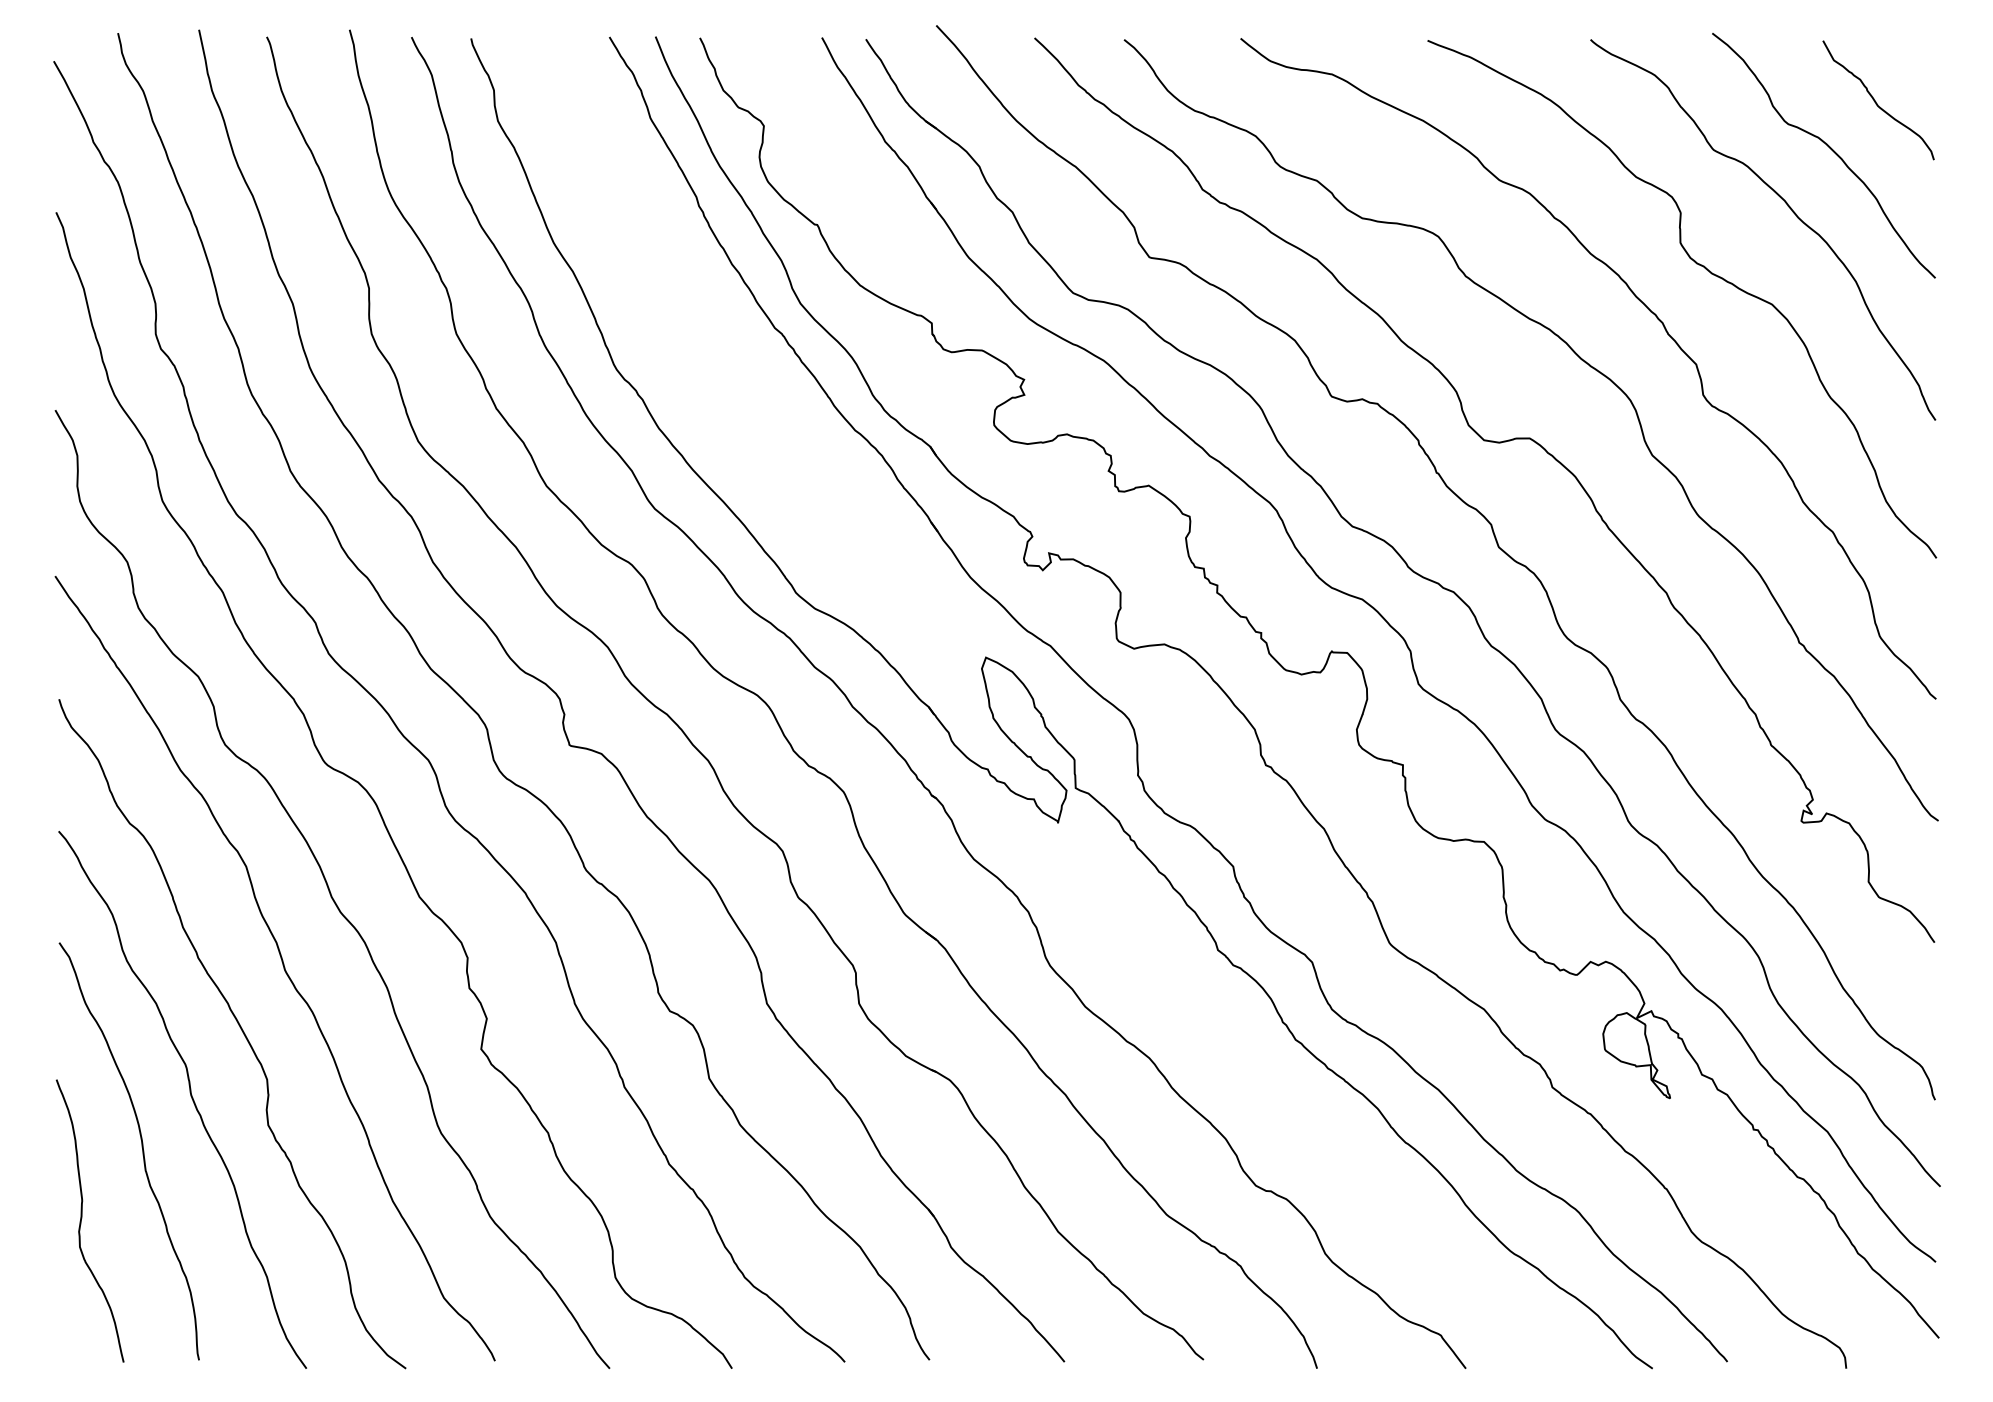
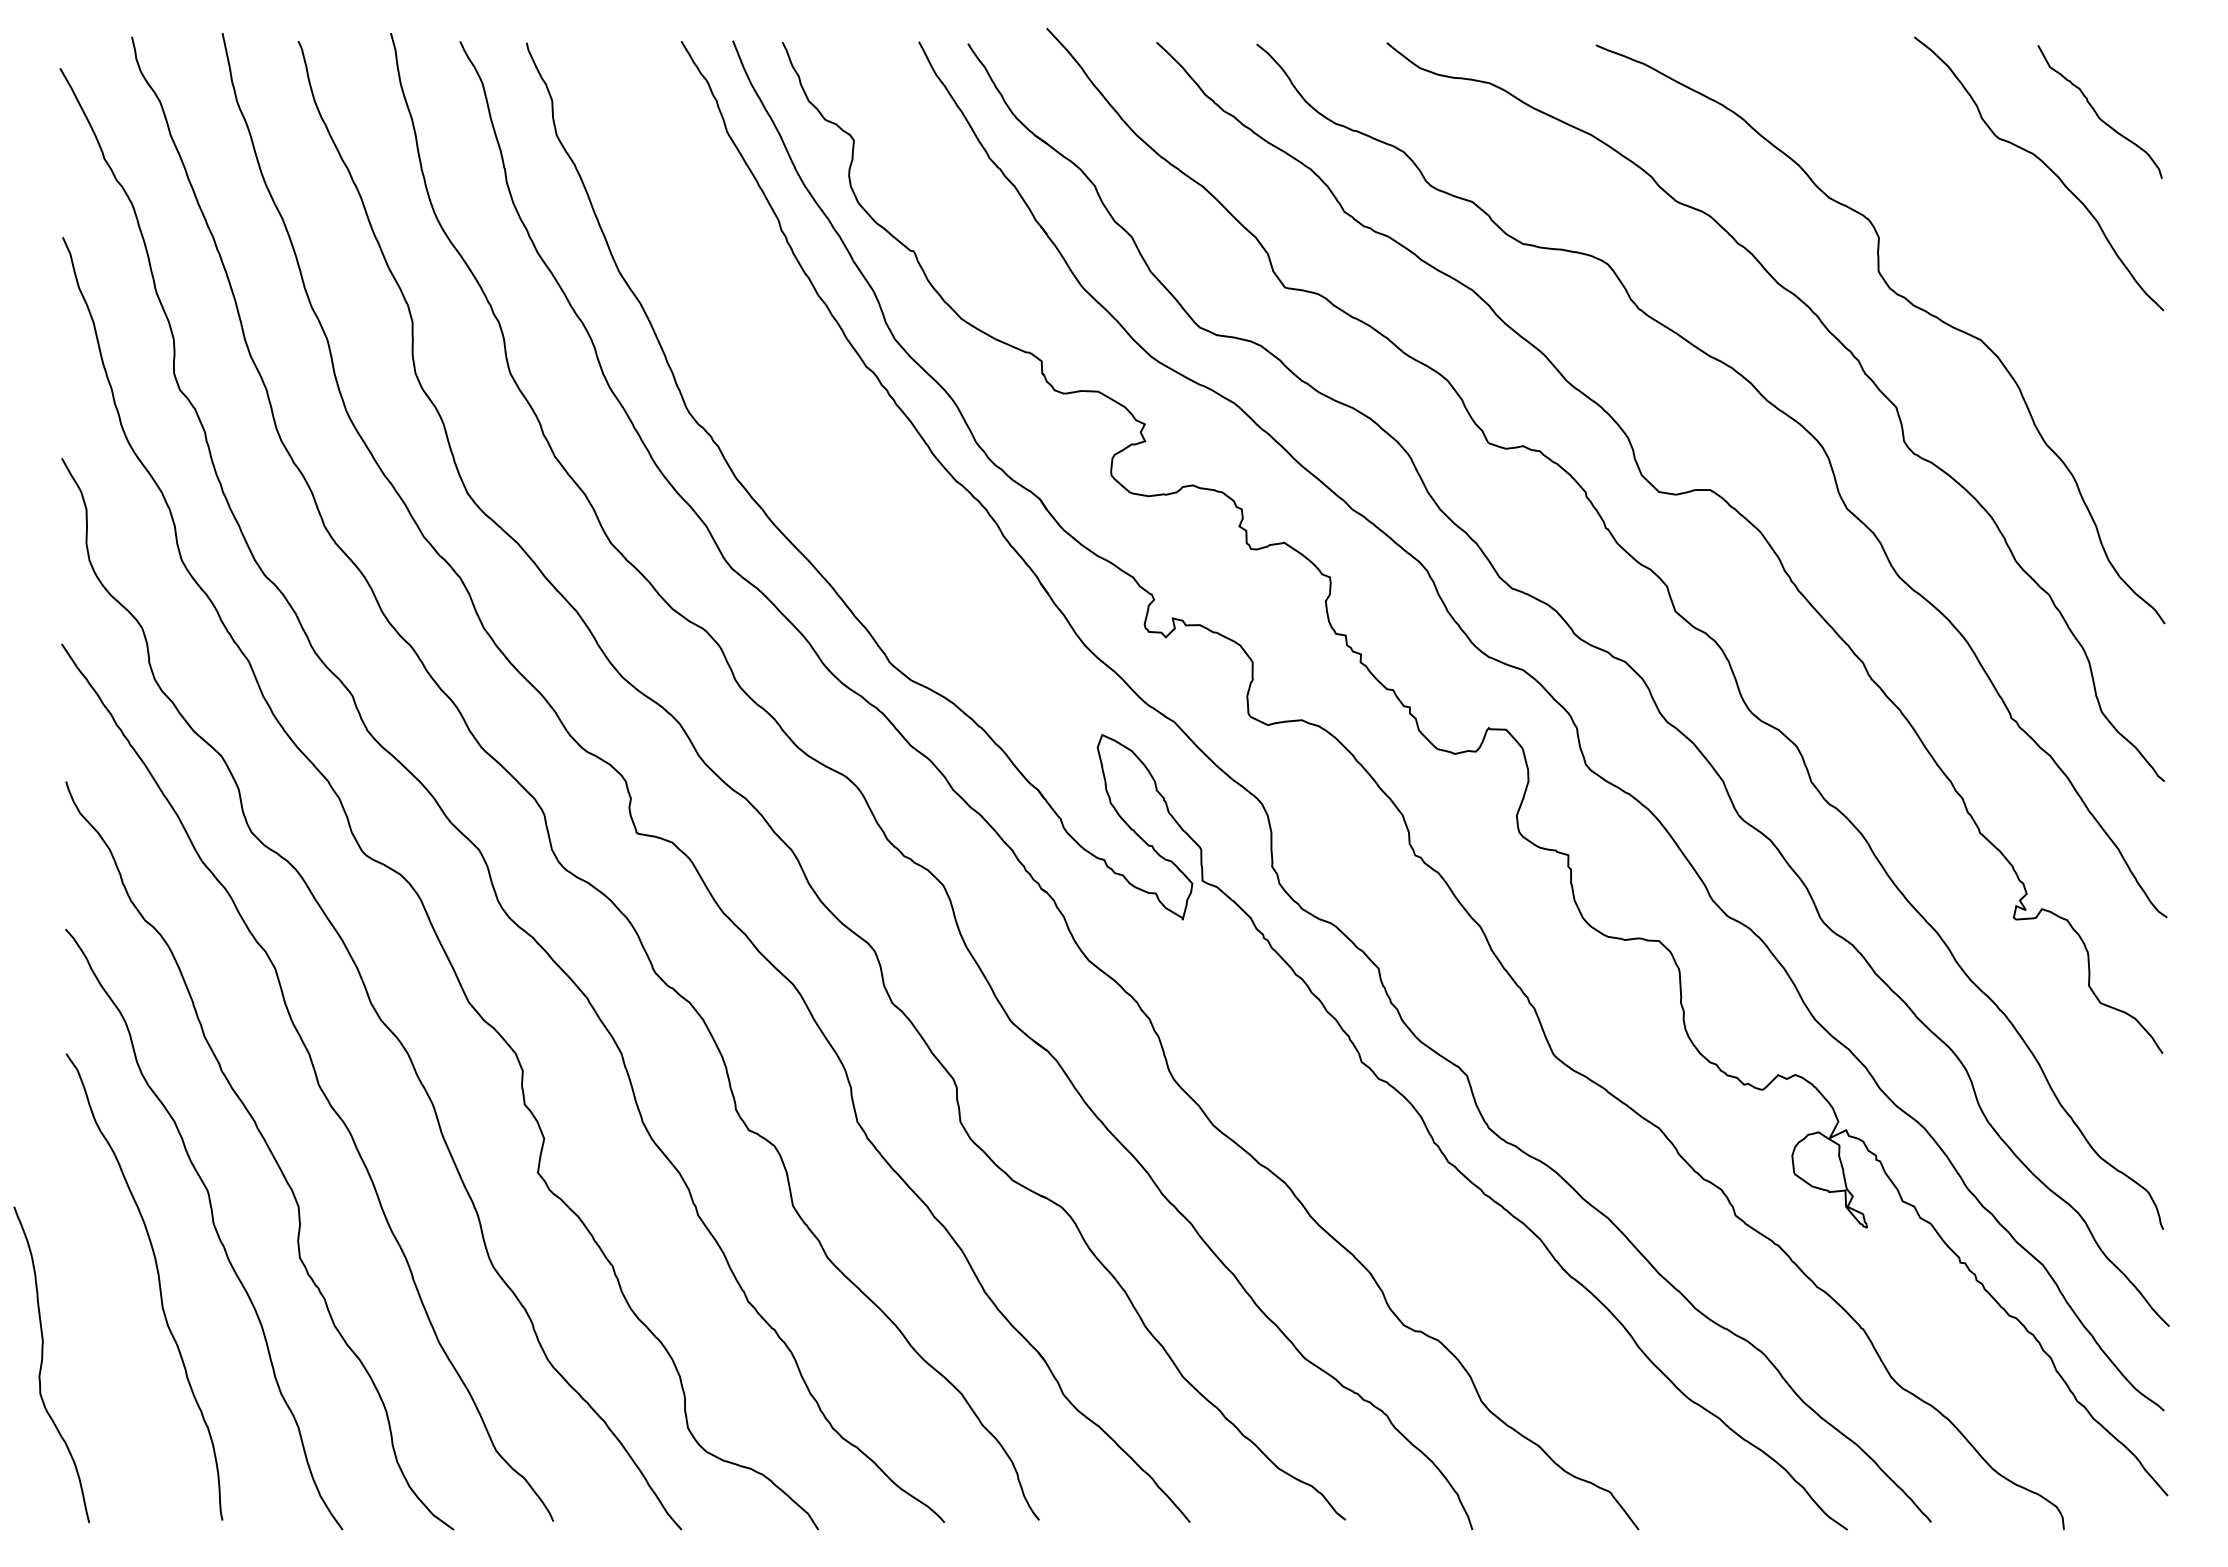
curve: (1786, 205) -> (1997, 229), removed
curve: (81, 1220) -> (42, 1364), moved

